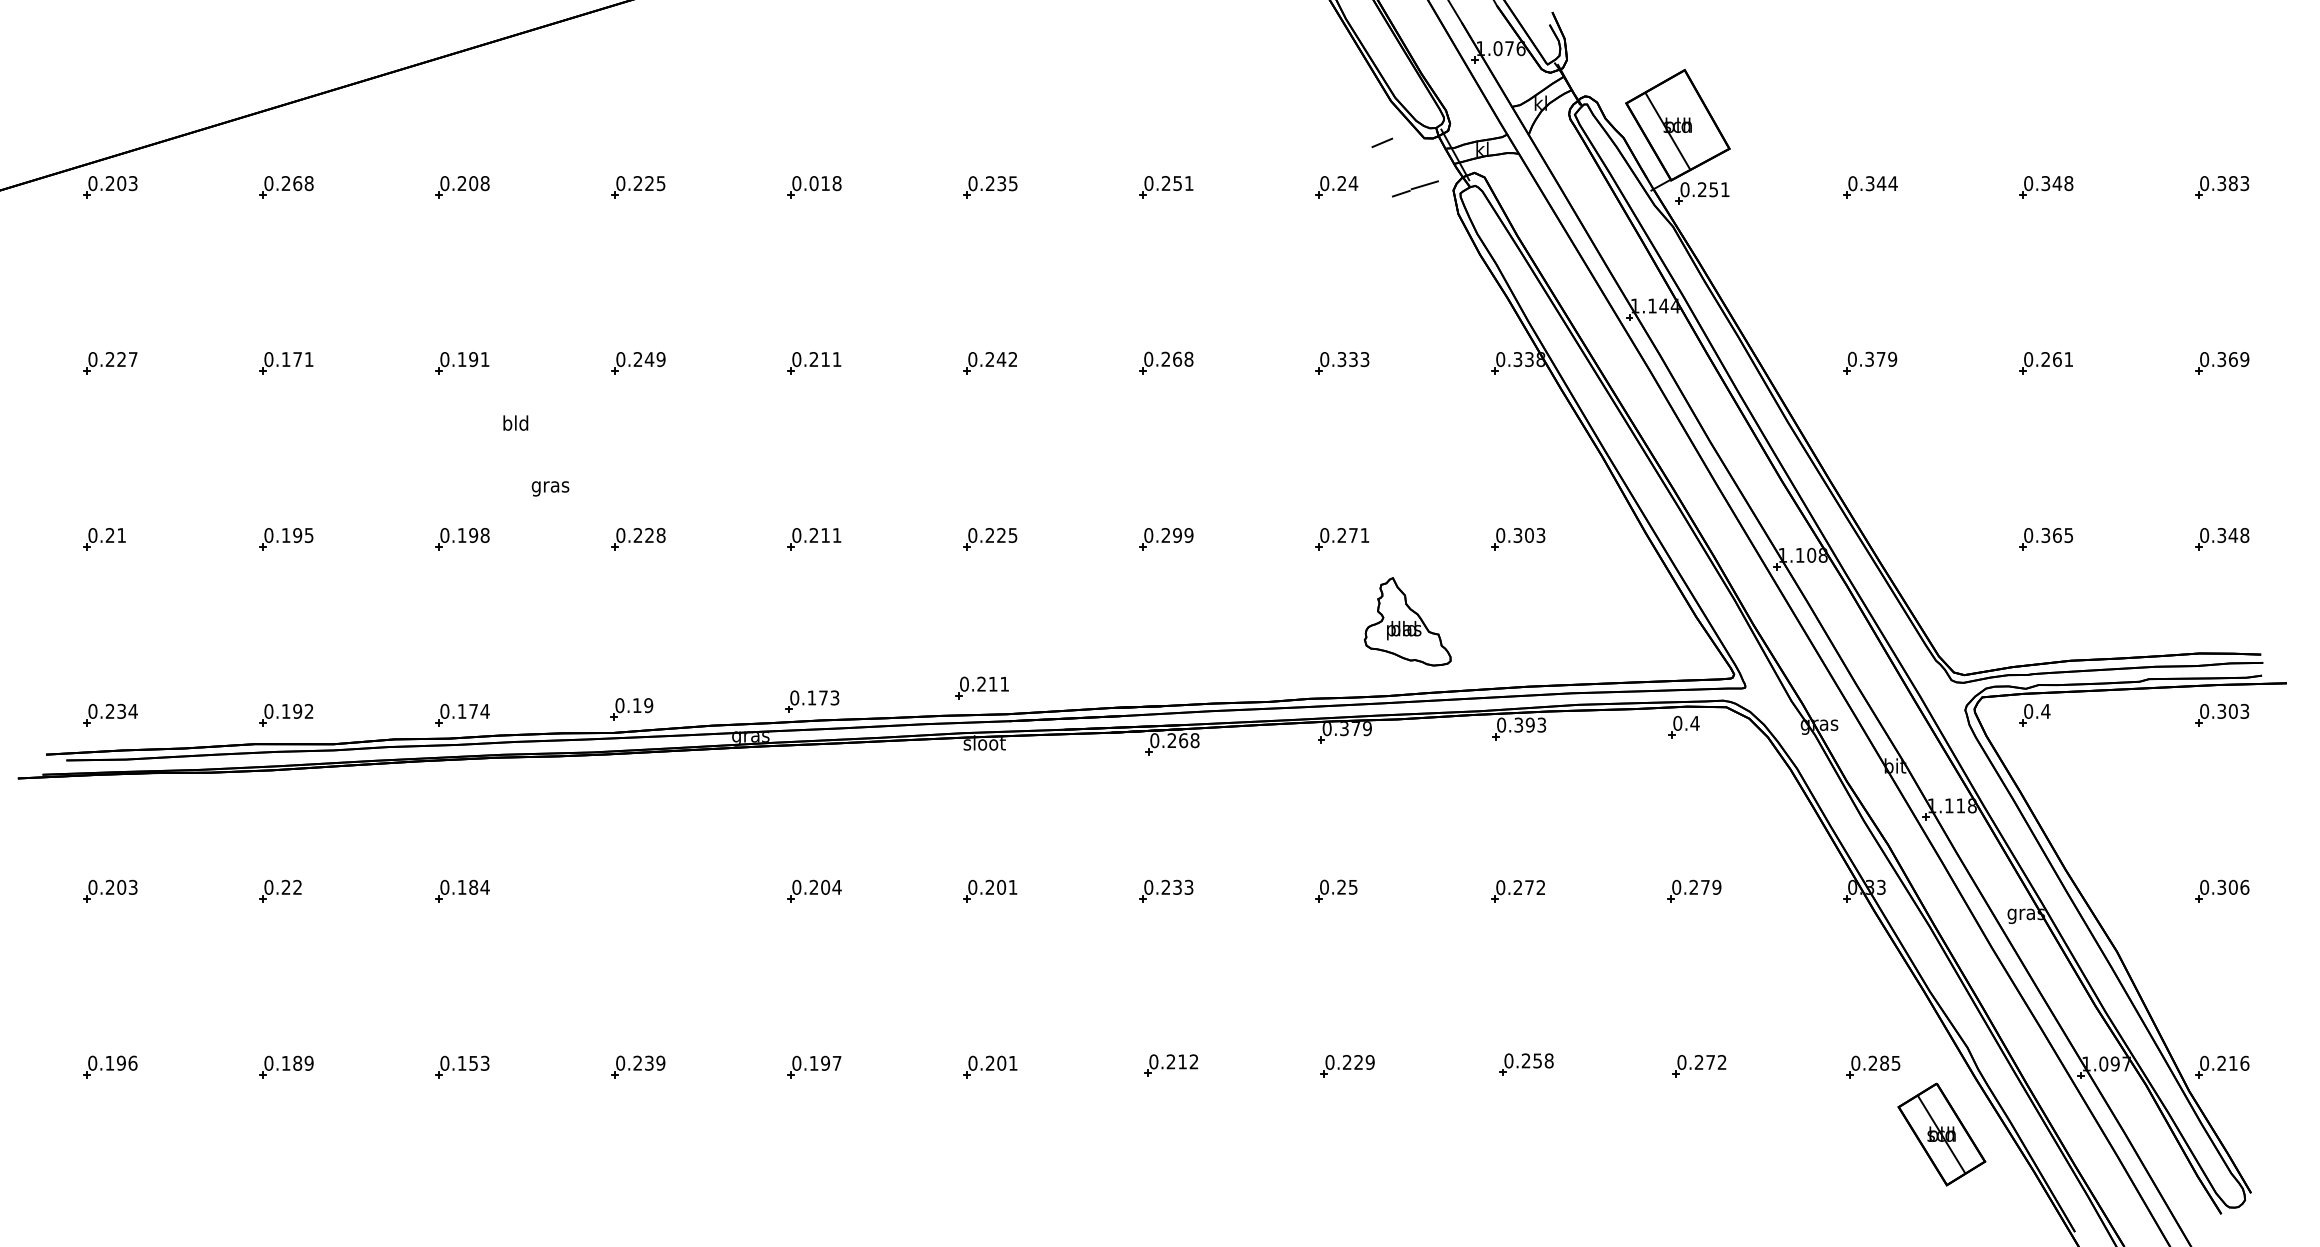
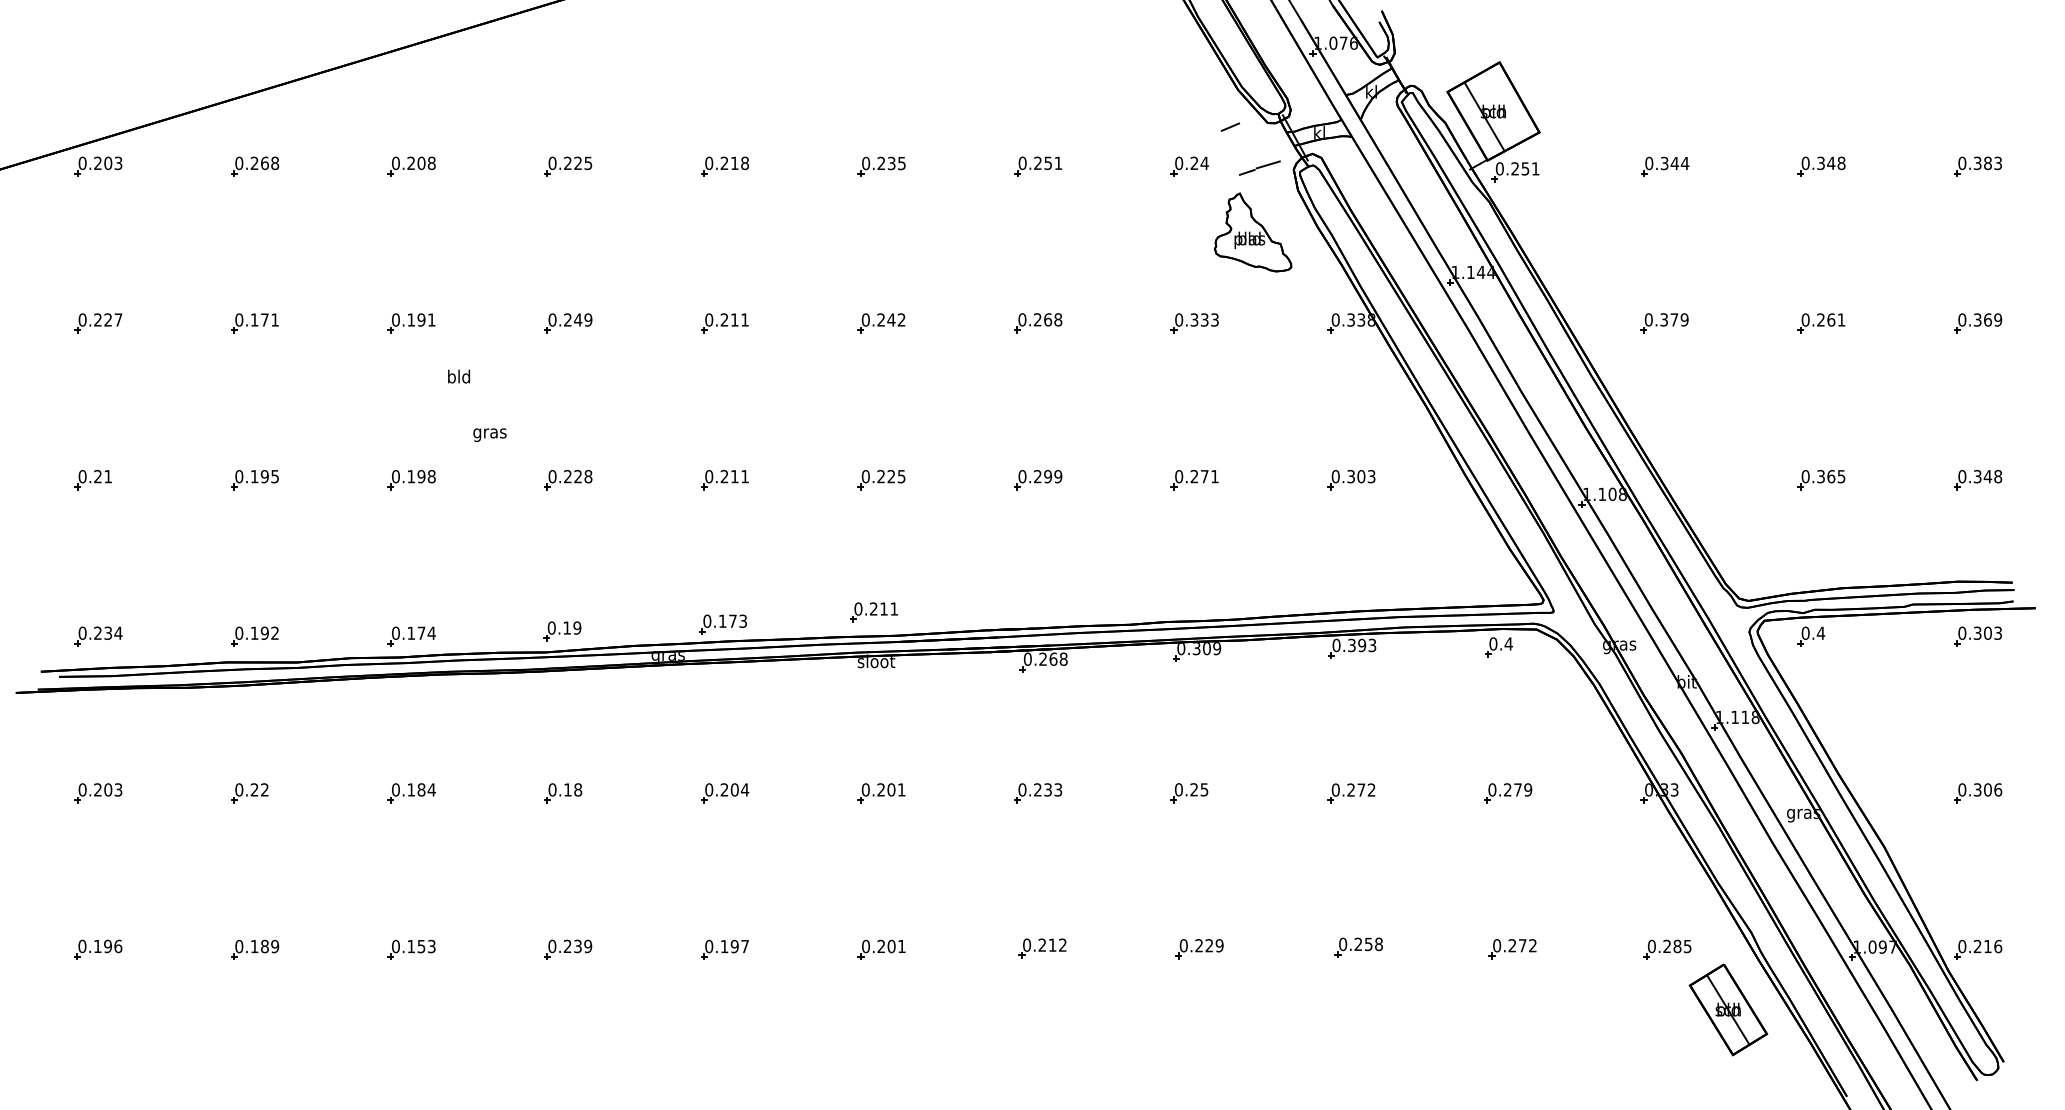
text: (813, 183) -> (724, 163), 0.018 -> 0.218
part: (1407, 621) -> (1252, 232), moved
text: (1355, 728) -> (1206, 648), 0.379 -> 0.309
part: (633, 891) -> (563, 793), added

